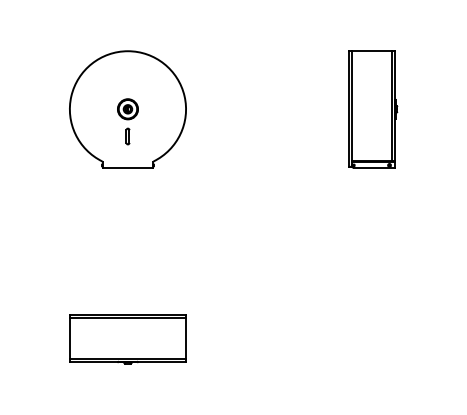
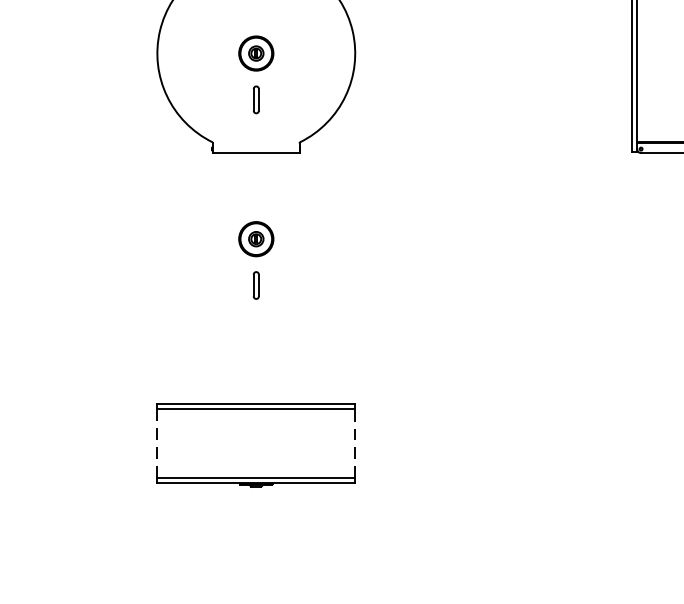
part: (127, 230) -> (255, 259), added
line: (186, 337) -> (355, 442), solid -> dashed
line: (69, 338) -> (156, 443), solid -> dashed

